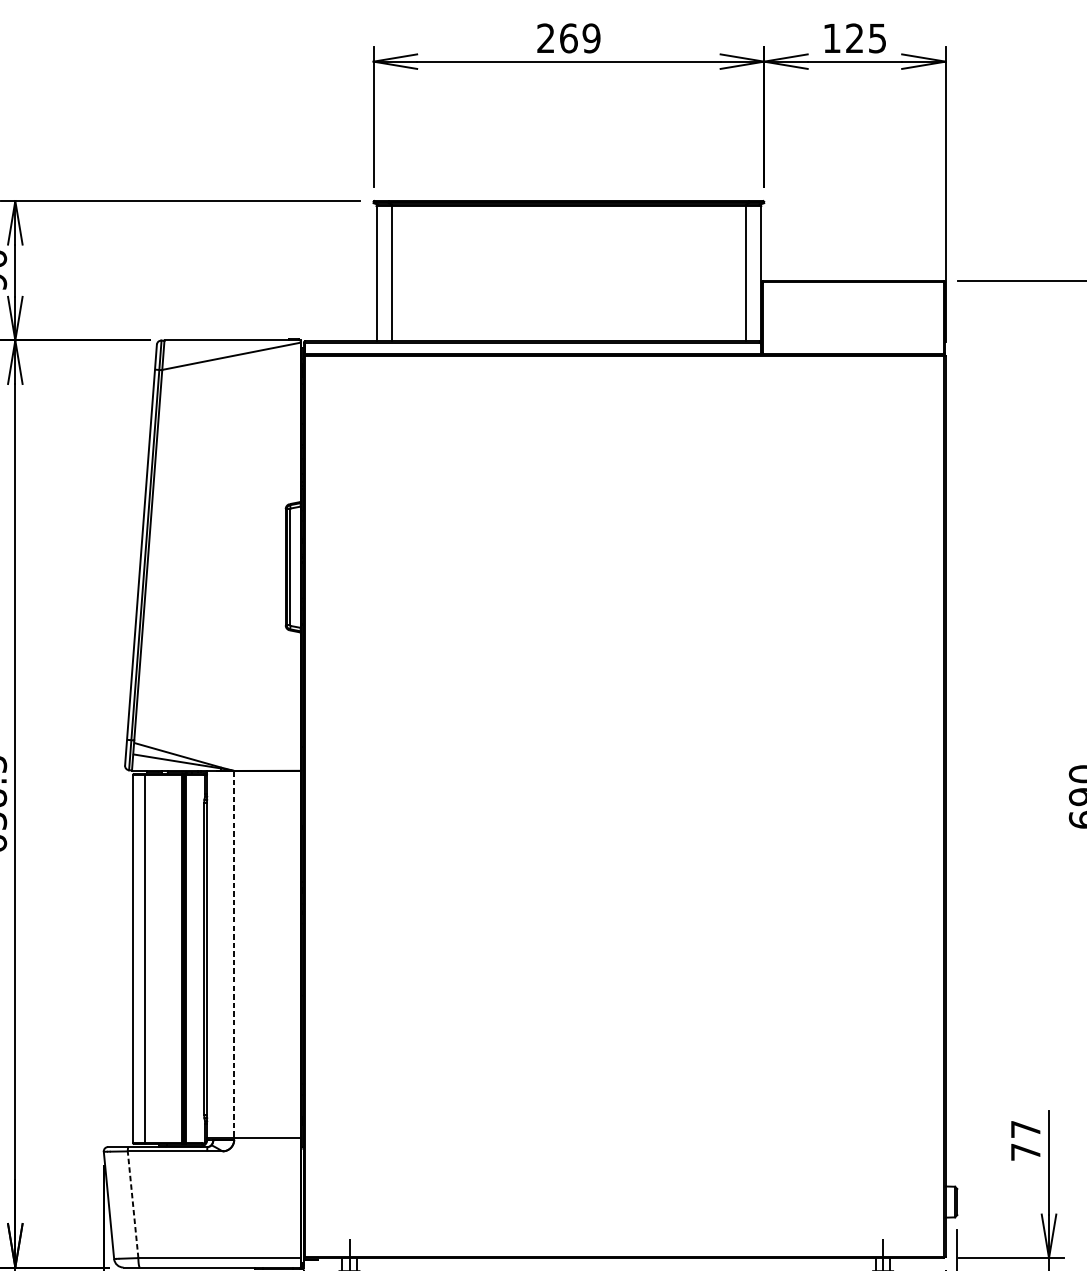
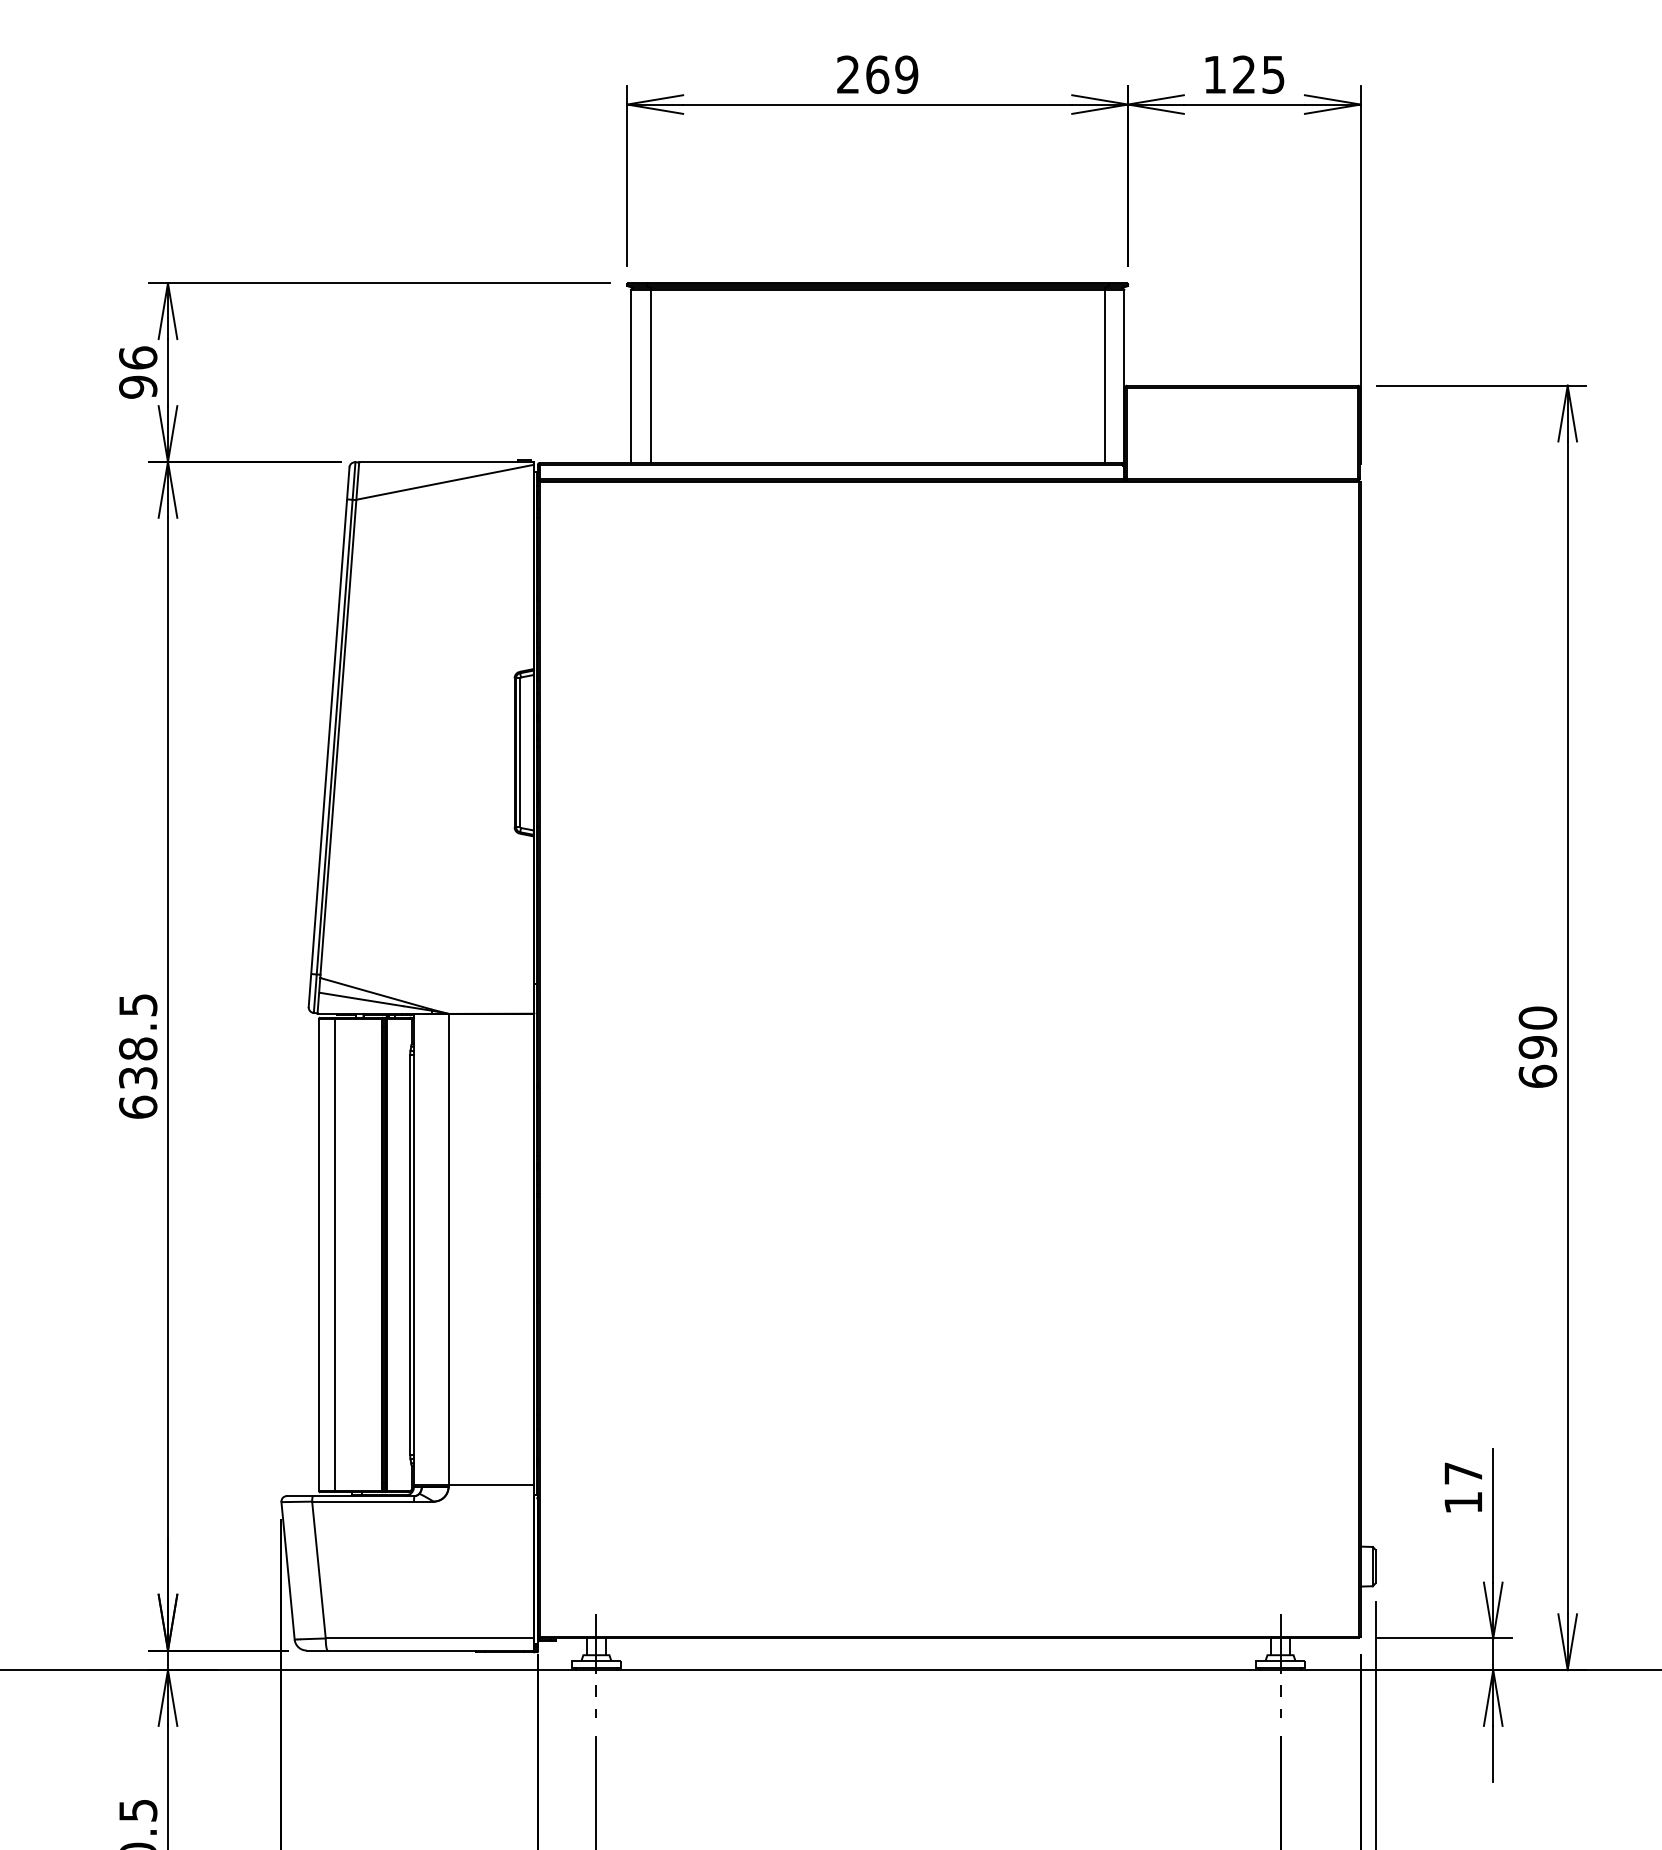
line: (234, 954) -> (448, 1249), dashed -> solid
text: (1025, 1152) -> (1462, 1502), 77 -> 17
line: (132, 1205) -> (318, 1570), dashed -> solid

